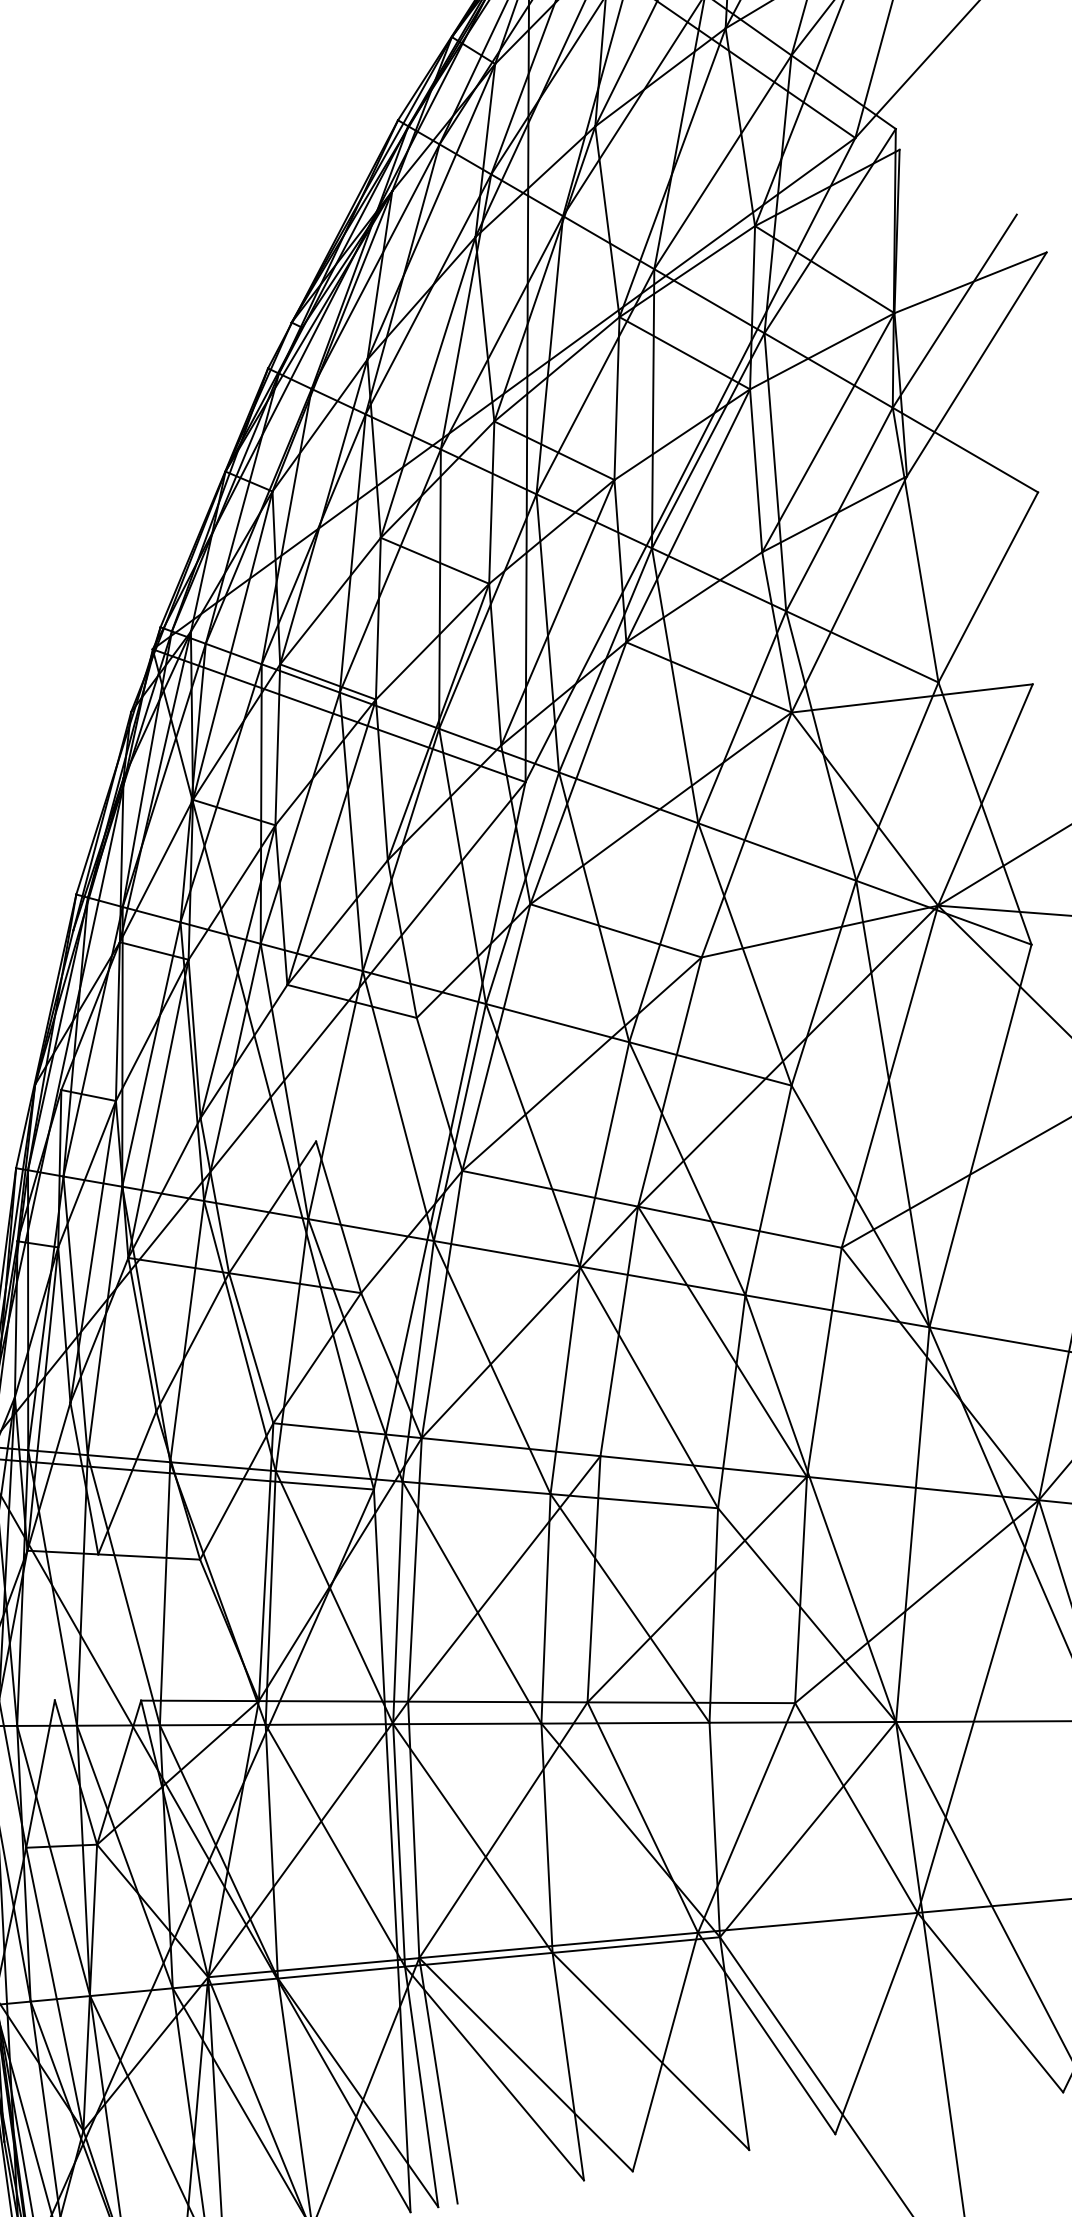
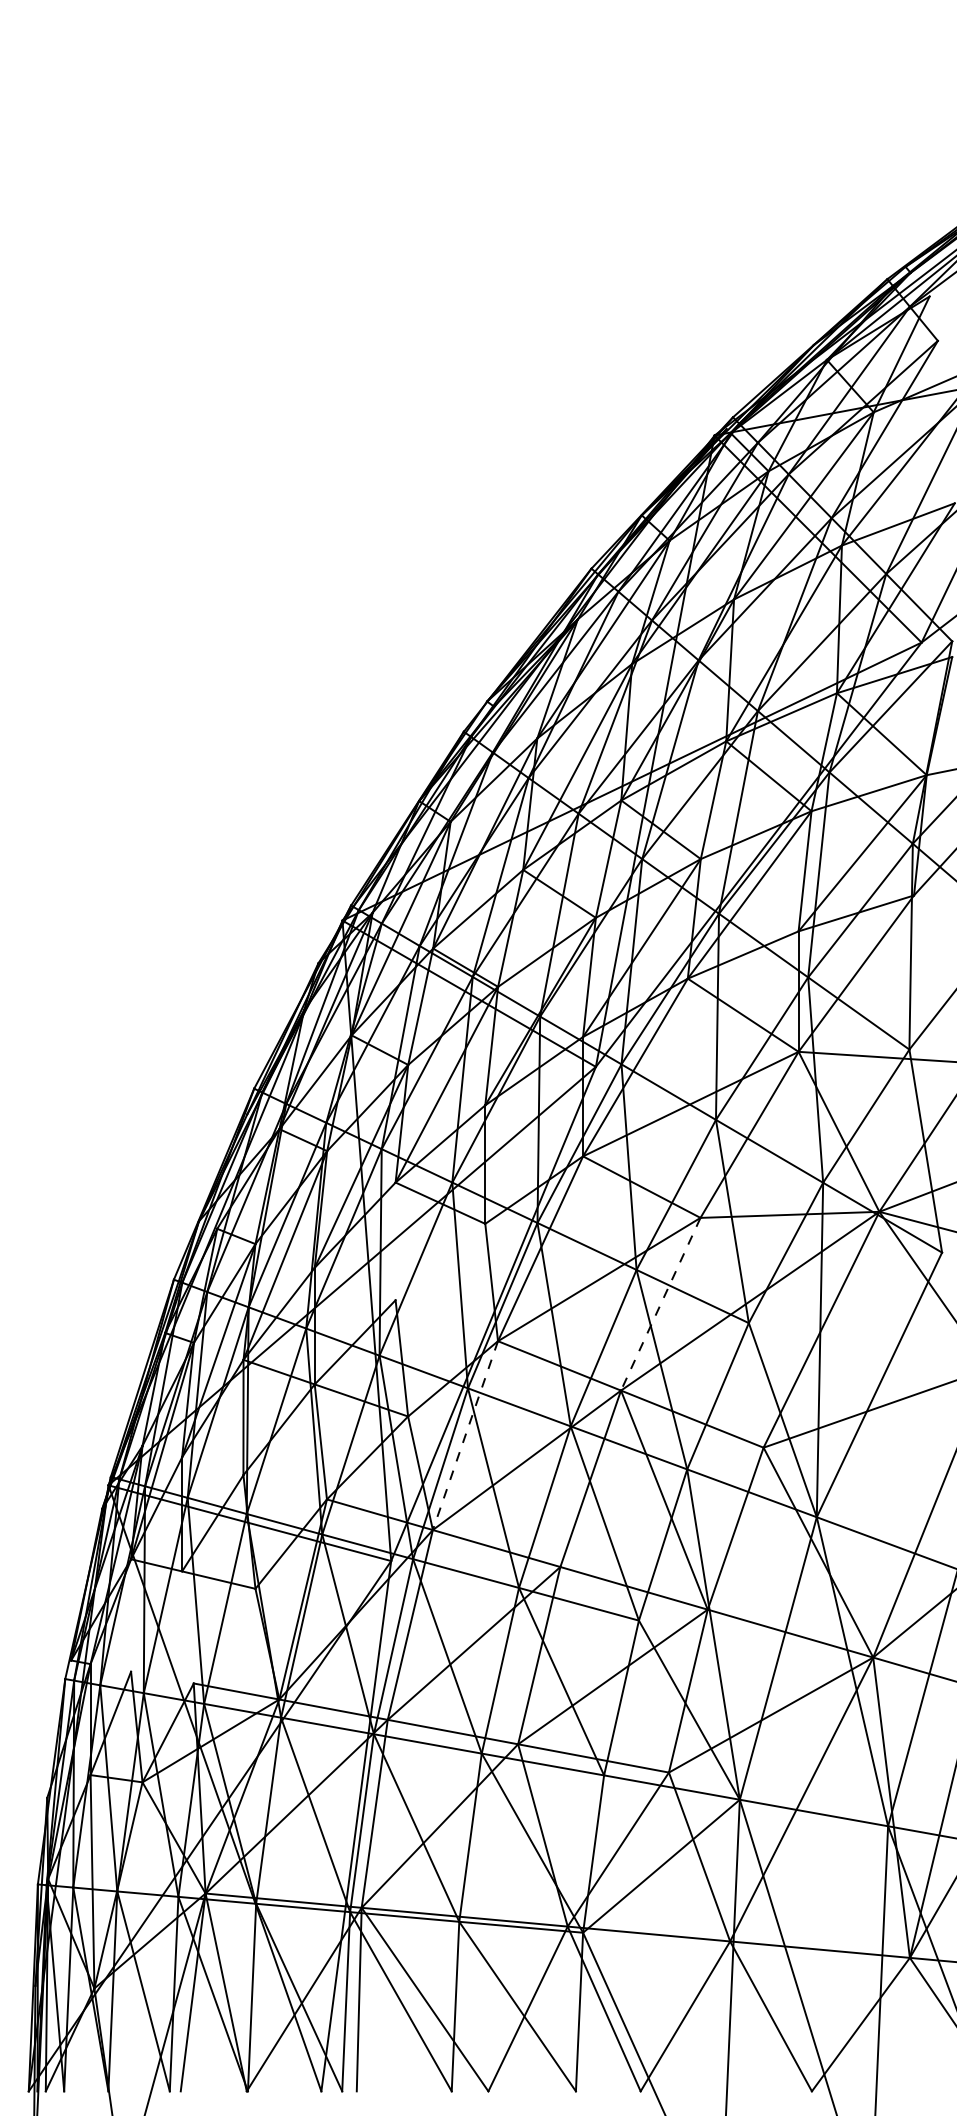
line: (669, 1082) -> (660, 1304), solid -> dashed
line: (442, 1304) -> (465, 1435), solid -> dashed

